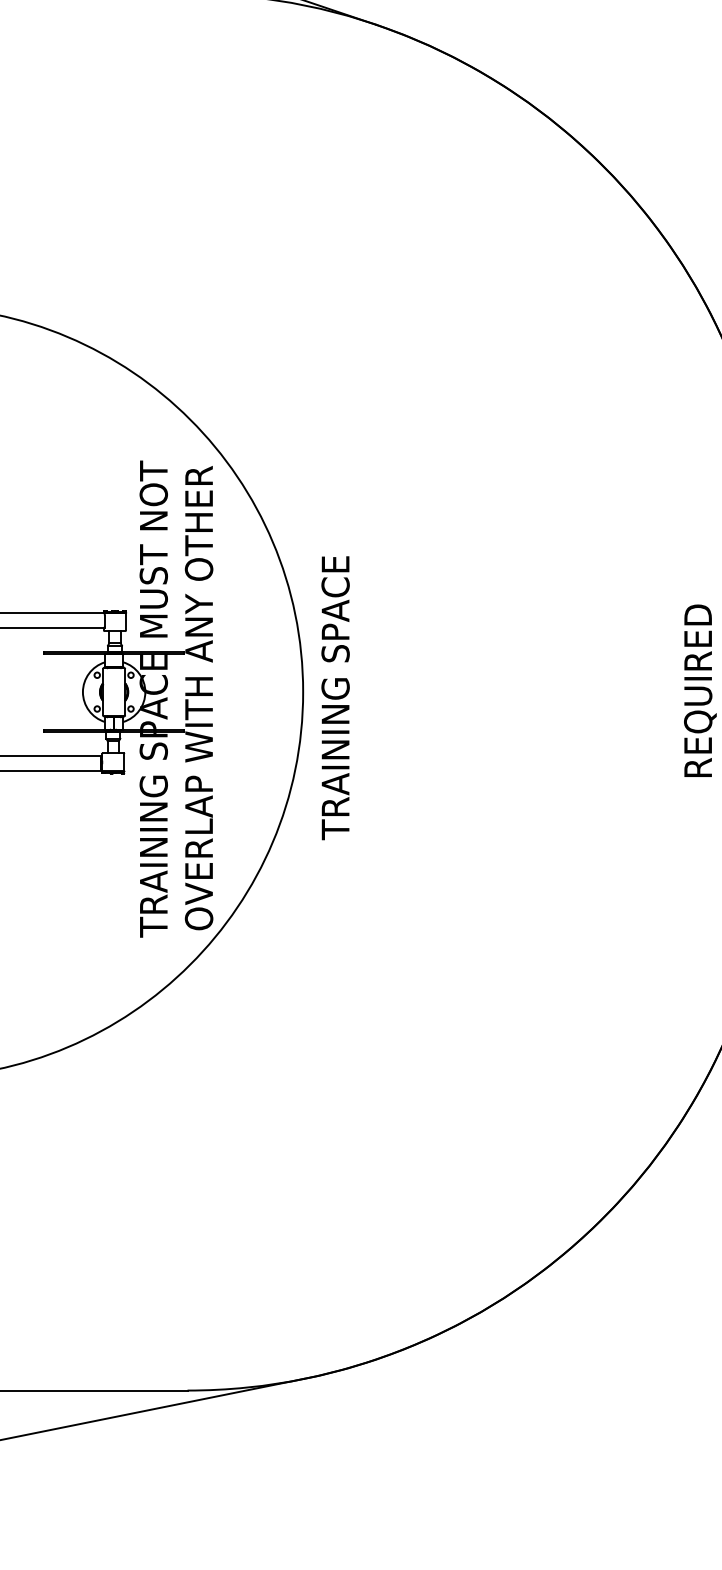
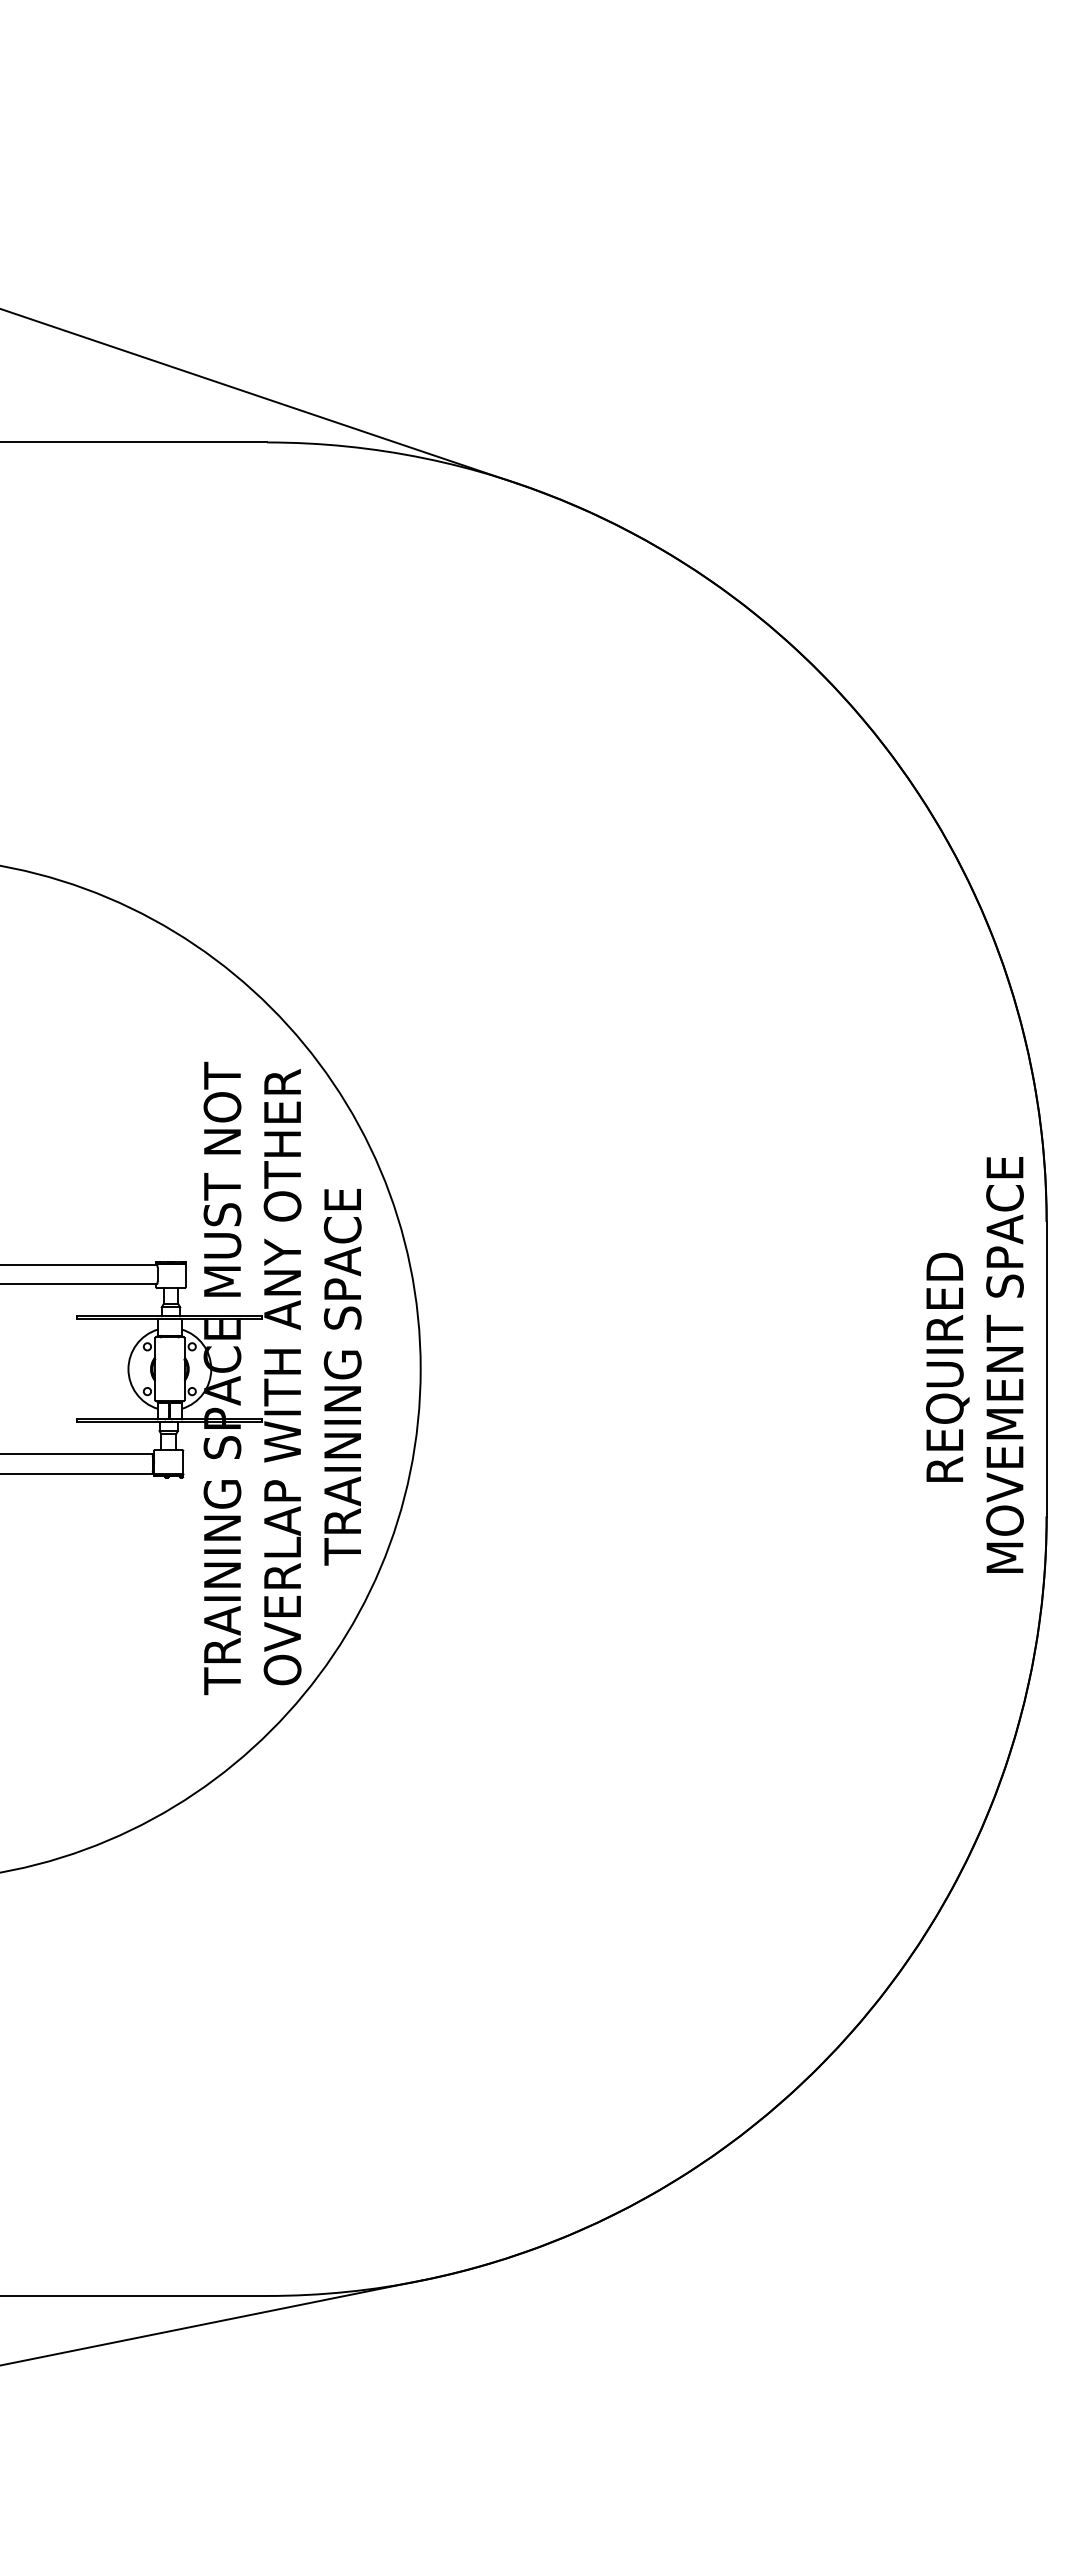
text: (335, 698) -> (342, 1377), moved

